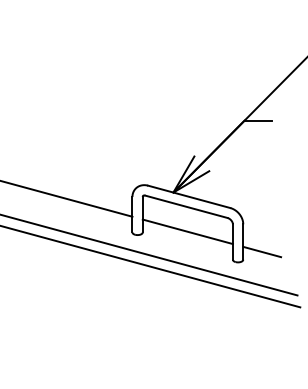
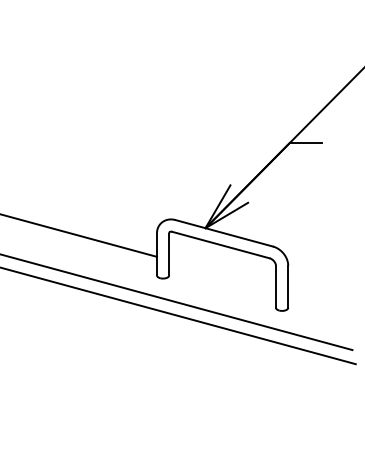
line: (187, 231) -> (222, 274), removed
line: (262, 251) -> (311, 298), removed

